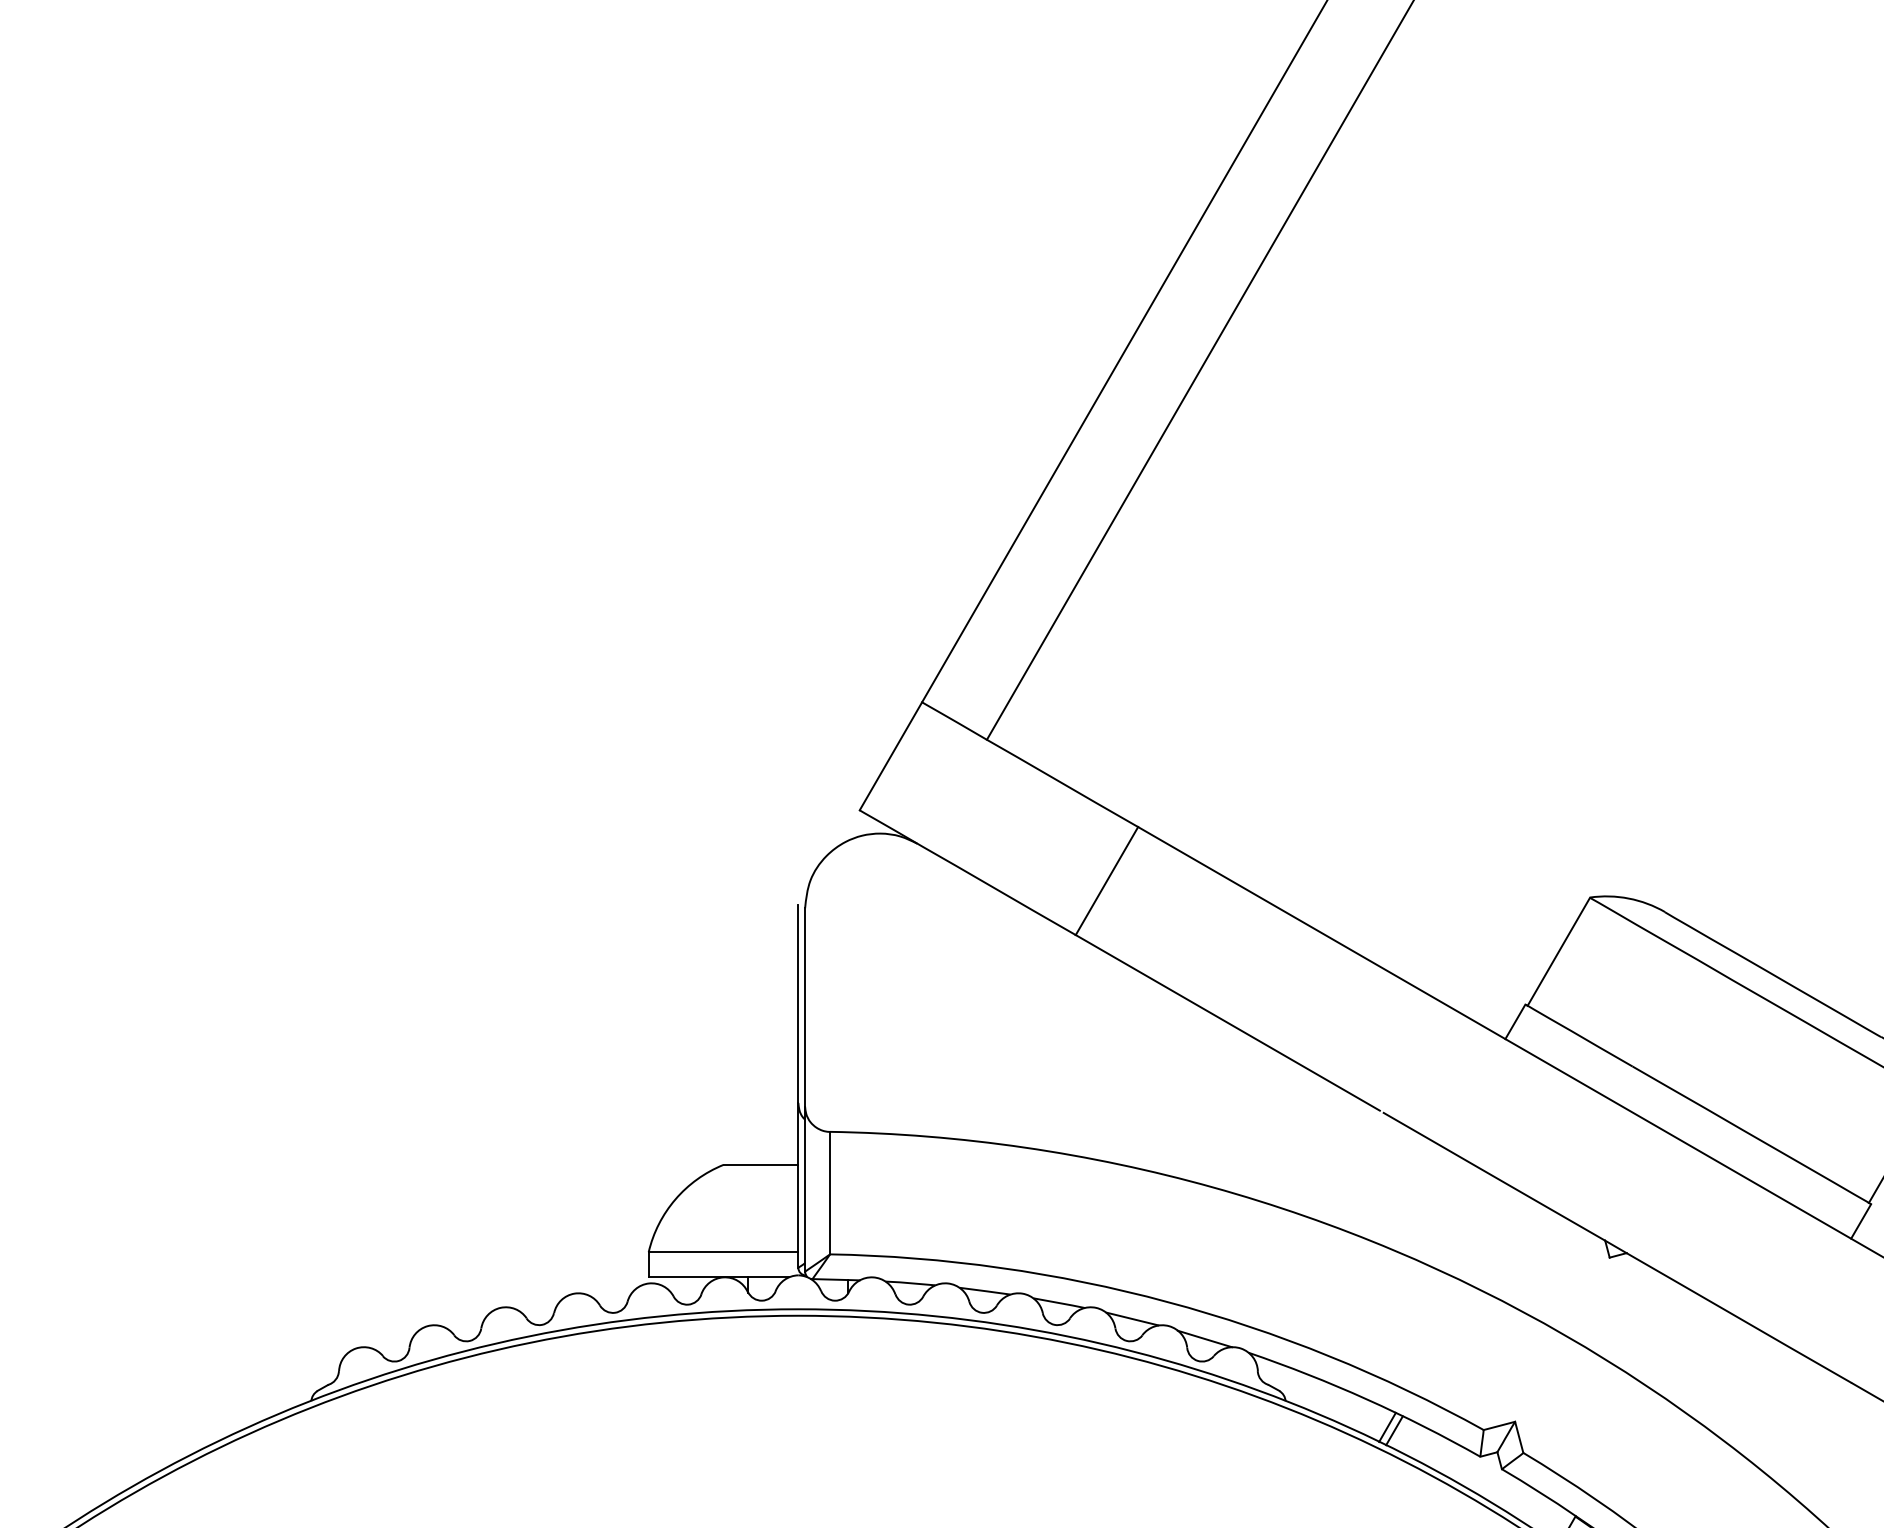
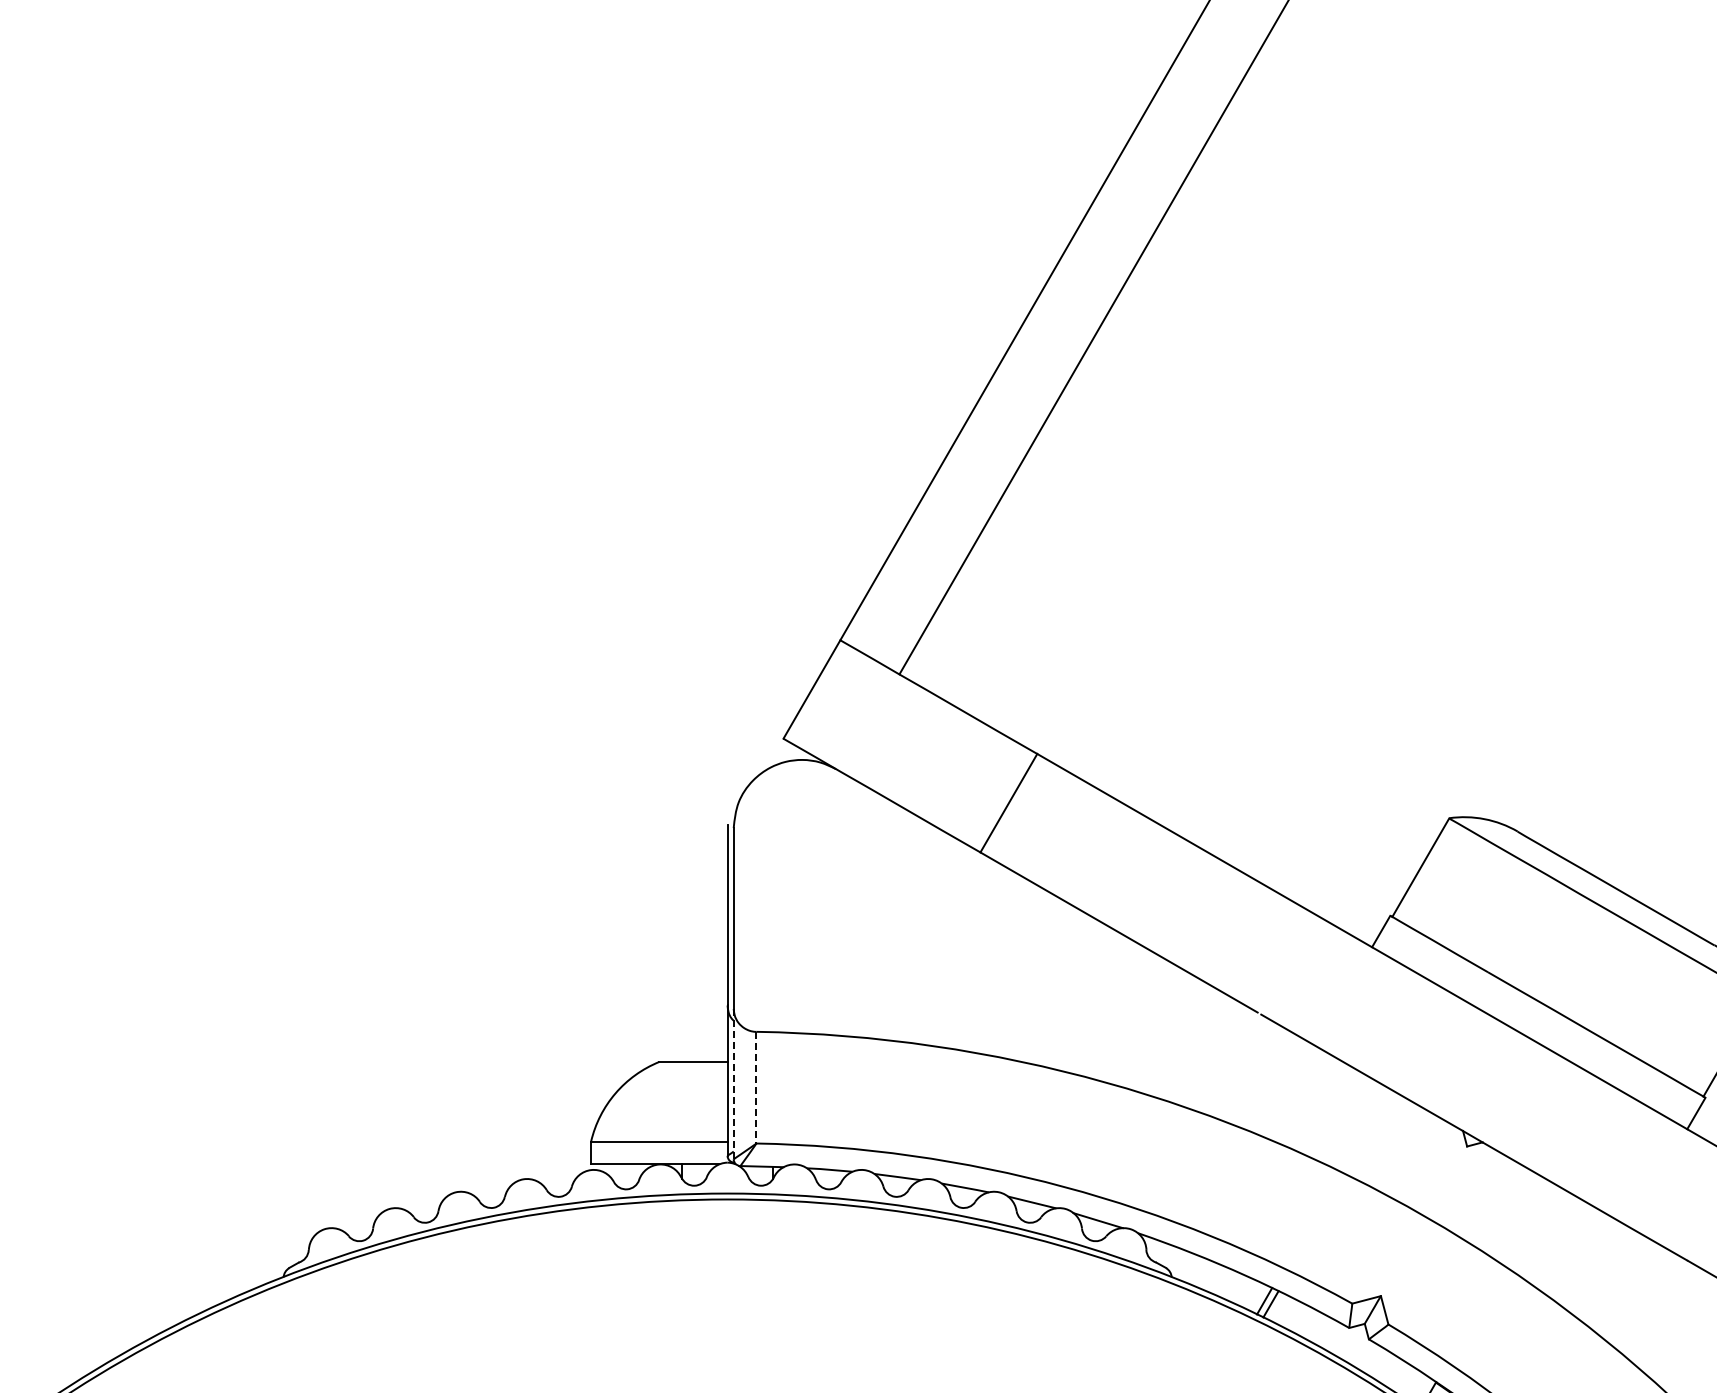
line: (804, 1188) -> (733, 1083), solid -> dashed
line: (830, 1192) -> (756, 1087), solid -> dashed

